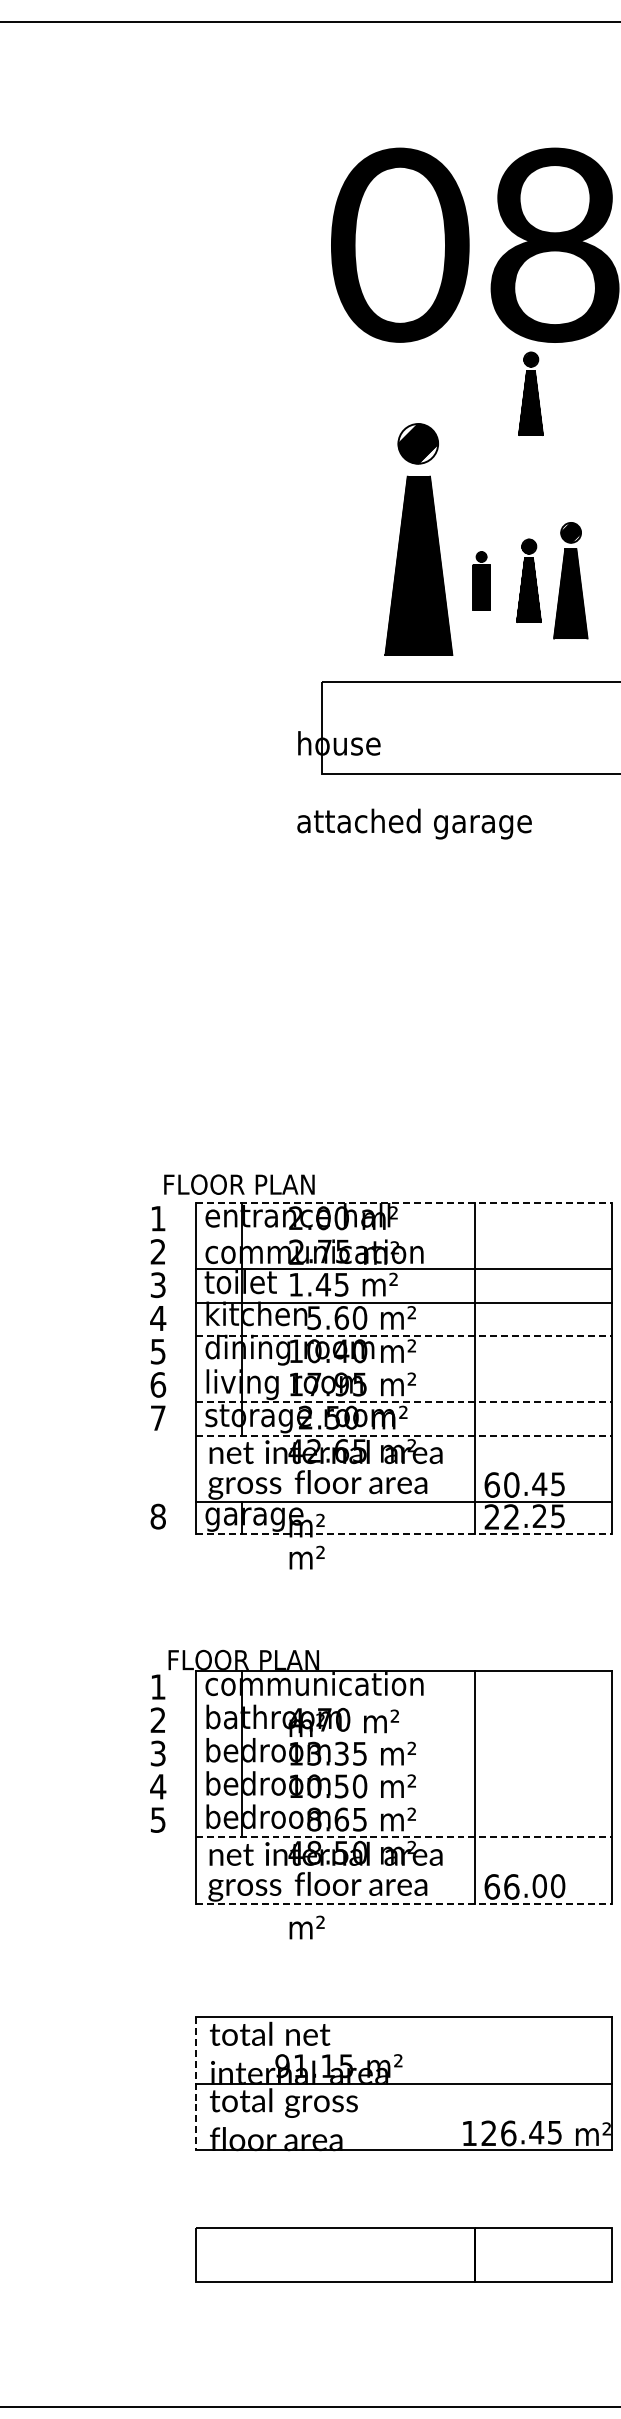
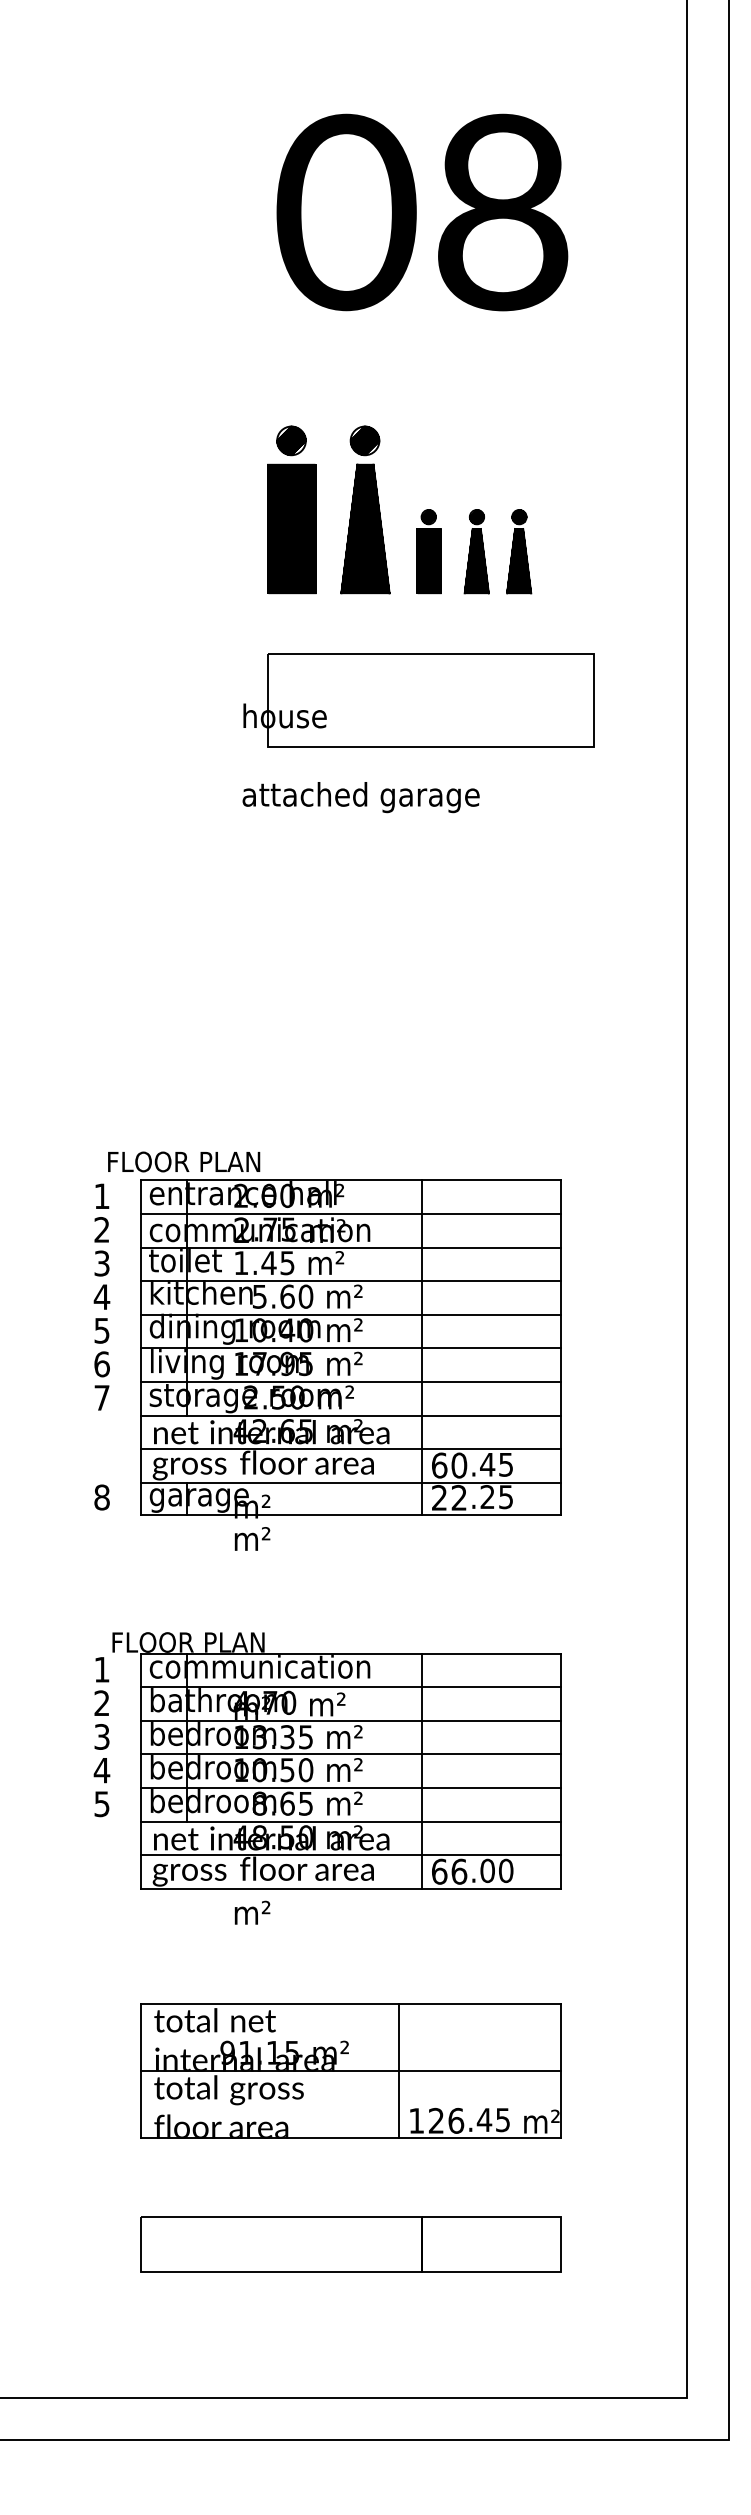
part: (530, 393) -> (478, 362), removed
part: (345, 539) -> (291, 509), added
part: (418, 539) -> (365, 509), size x0.71
part: (481, 580) -> (428, 551), size x1.43
part: (571, 580) -> (519, 551), size x0.71
line: (405, 1203) -> (351, 1180), dashed -> solid
line: (404, 1235) -> (350, 1213), added
line: (405, 1335) -> (351, 1314), dashed -> solid
line: (404, 1369) -> (350, 1348), added
line: (405, 1401) -> (351, 1381), dashed -> solid
line: (405, 1435) -> (351, 1415), dashed -> solid
line: (404, 1469) -> (350, 1449), added
line: (405, 1534) -> (351, 1515), dashed -> solid
line: (404, 1704) -> (350, 1687), added
line: (404, 1737) -> (350, 1720), added
line: (404, 1770) -> (350, 1754), added
line: (404, 1804) -> (350, 1788), added
line: (405, 1837) -> (351, 1821), dashed -> solid
line: (404, 1870) -> (350, 1855), added
line: (405, 1903) -> (351, 1888), dashed -> solid
line: (452, 2083) -> (399, 2070), added
line: (196, 2084) -> (140, 2071), dashed -> solid

